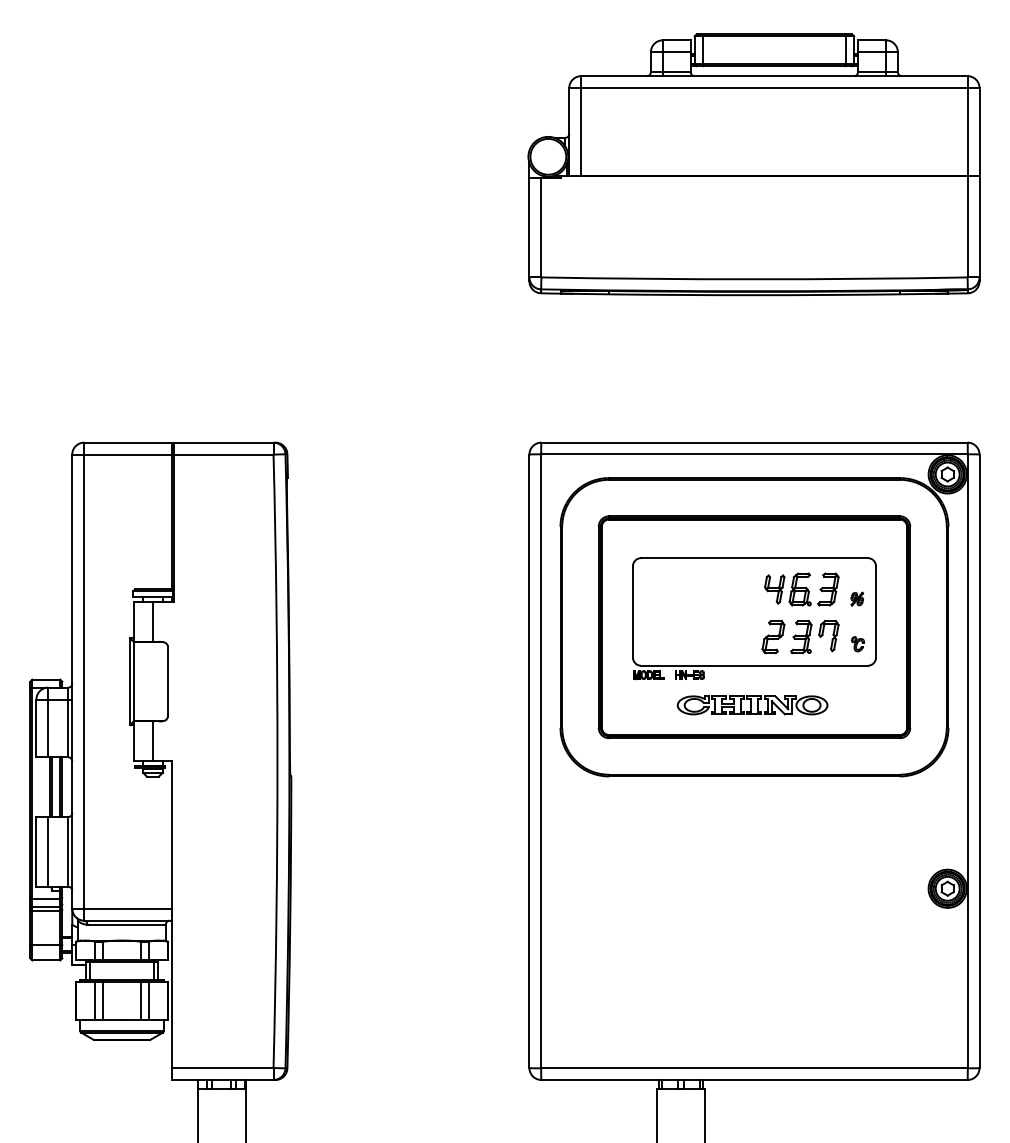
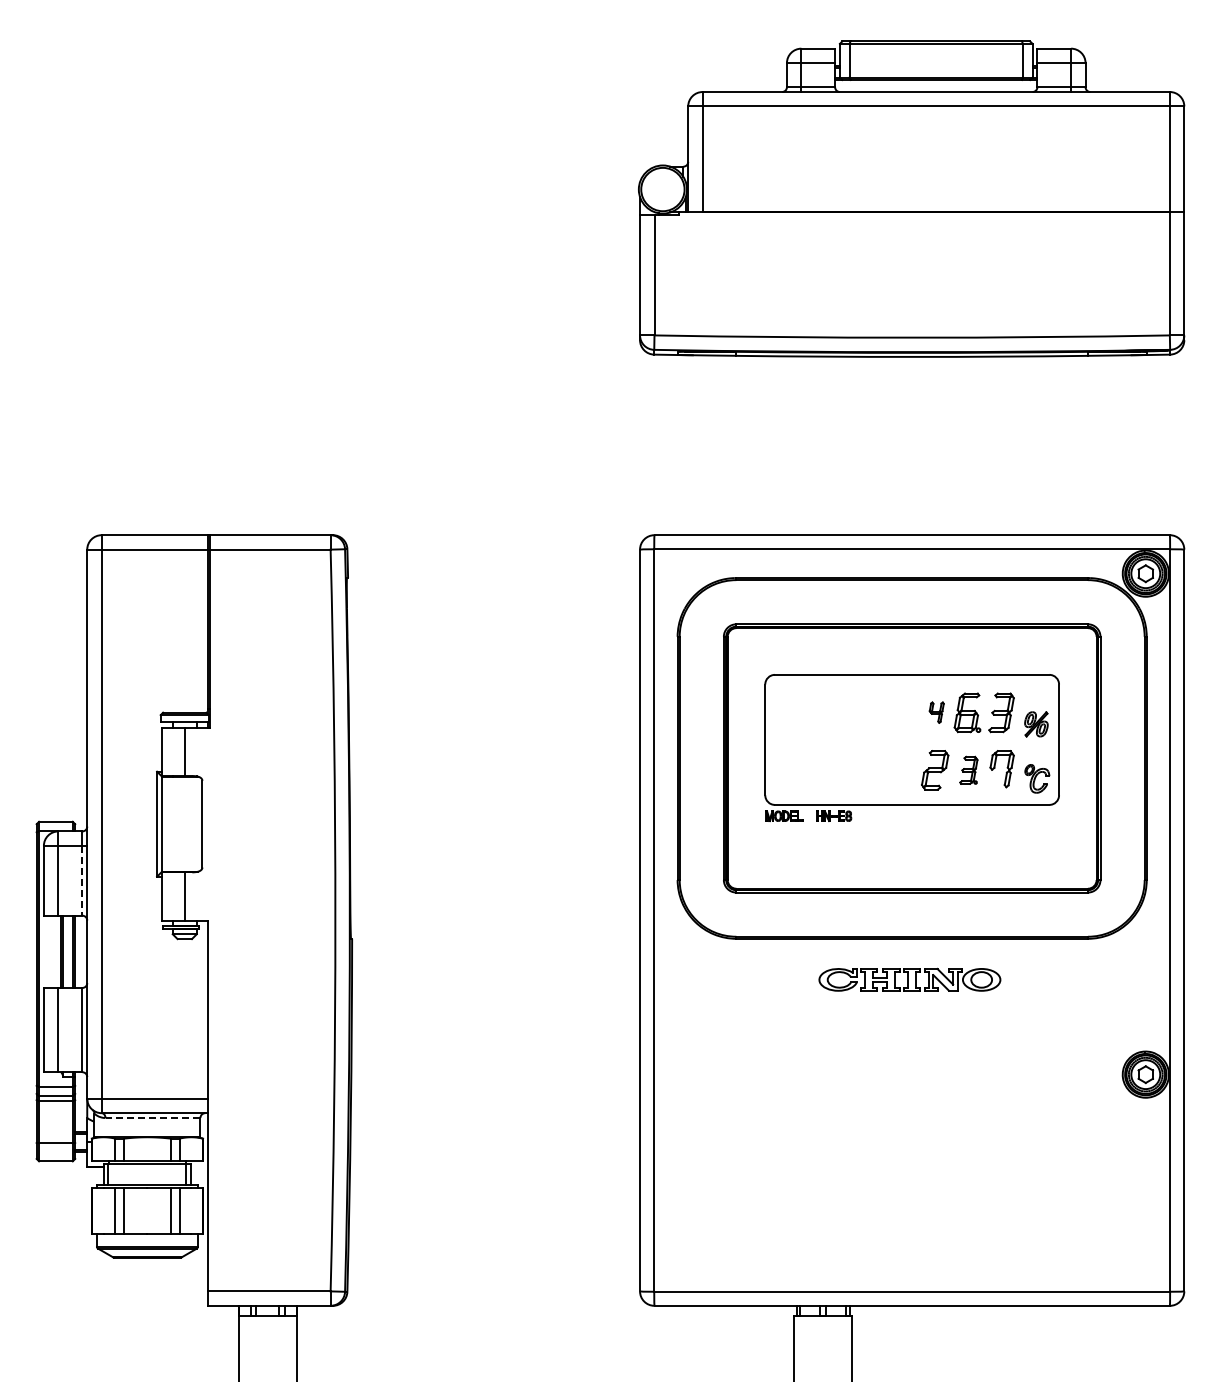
part: (774, 589) -> (936, 712), size x0.6
part: (857, 599) -> (1036, 724), size x1.6
part: (801, 637) -> (968, 770), size x0.7
part: (858, 643) -> (1037, 778), size x1.6
part: (752, 705) -> (909, 979), moved
line: (68, 728) -> (82, 880), solid -> dashed
line: (126, 925) -> (152, 1118), solid -> dashed

